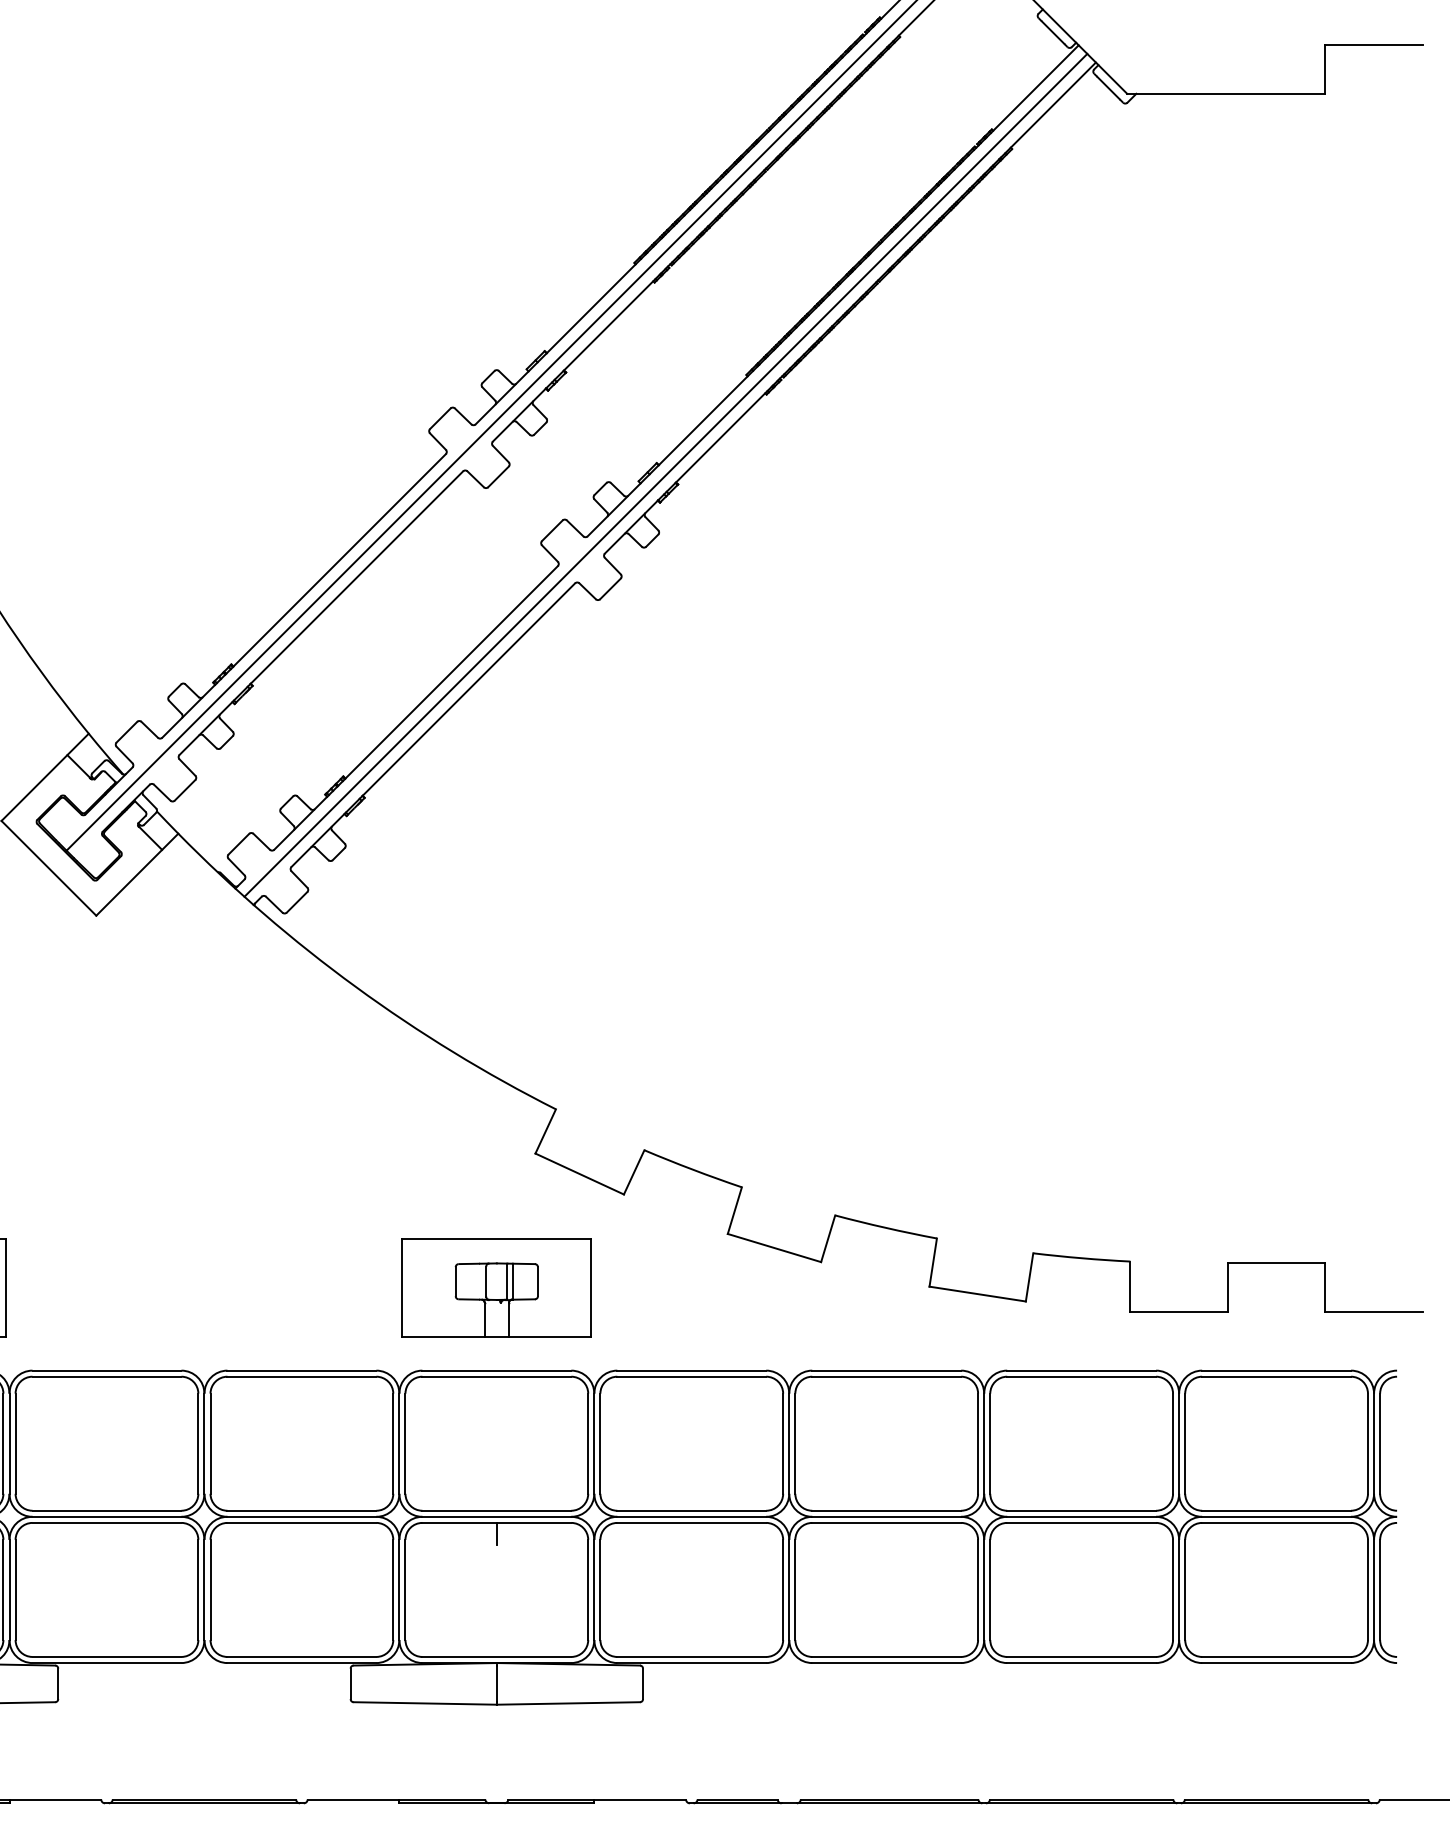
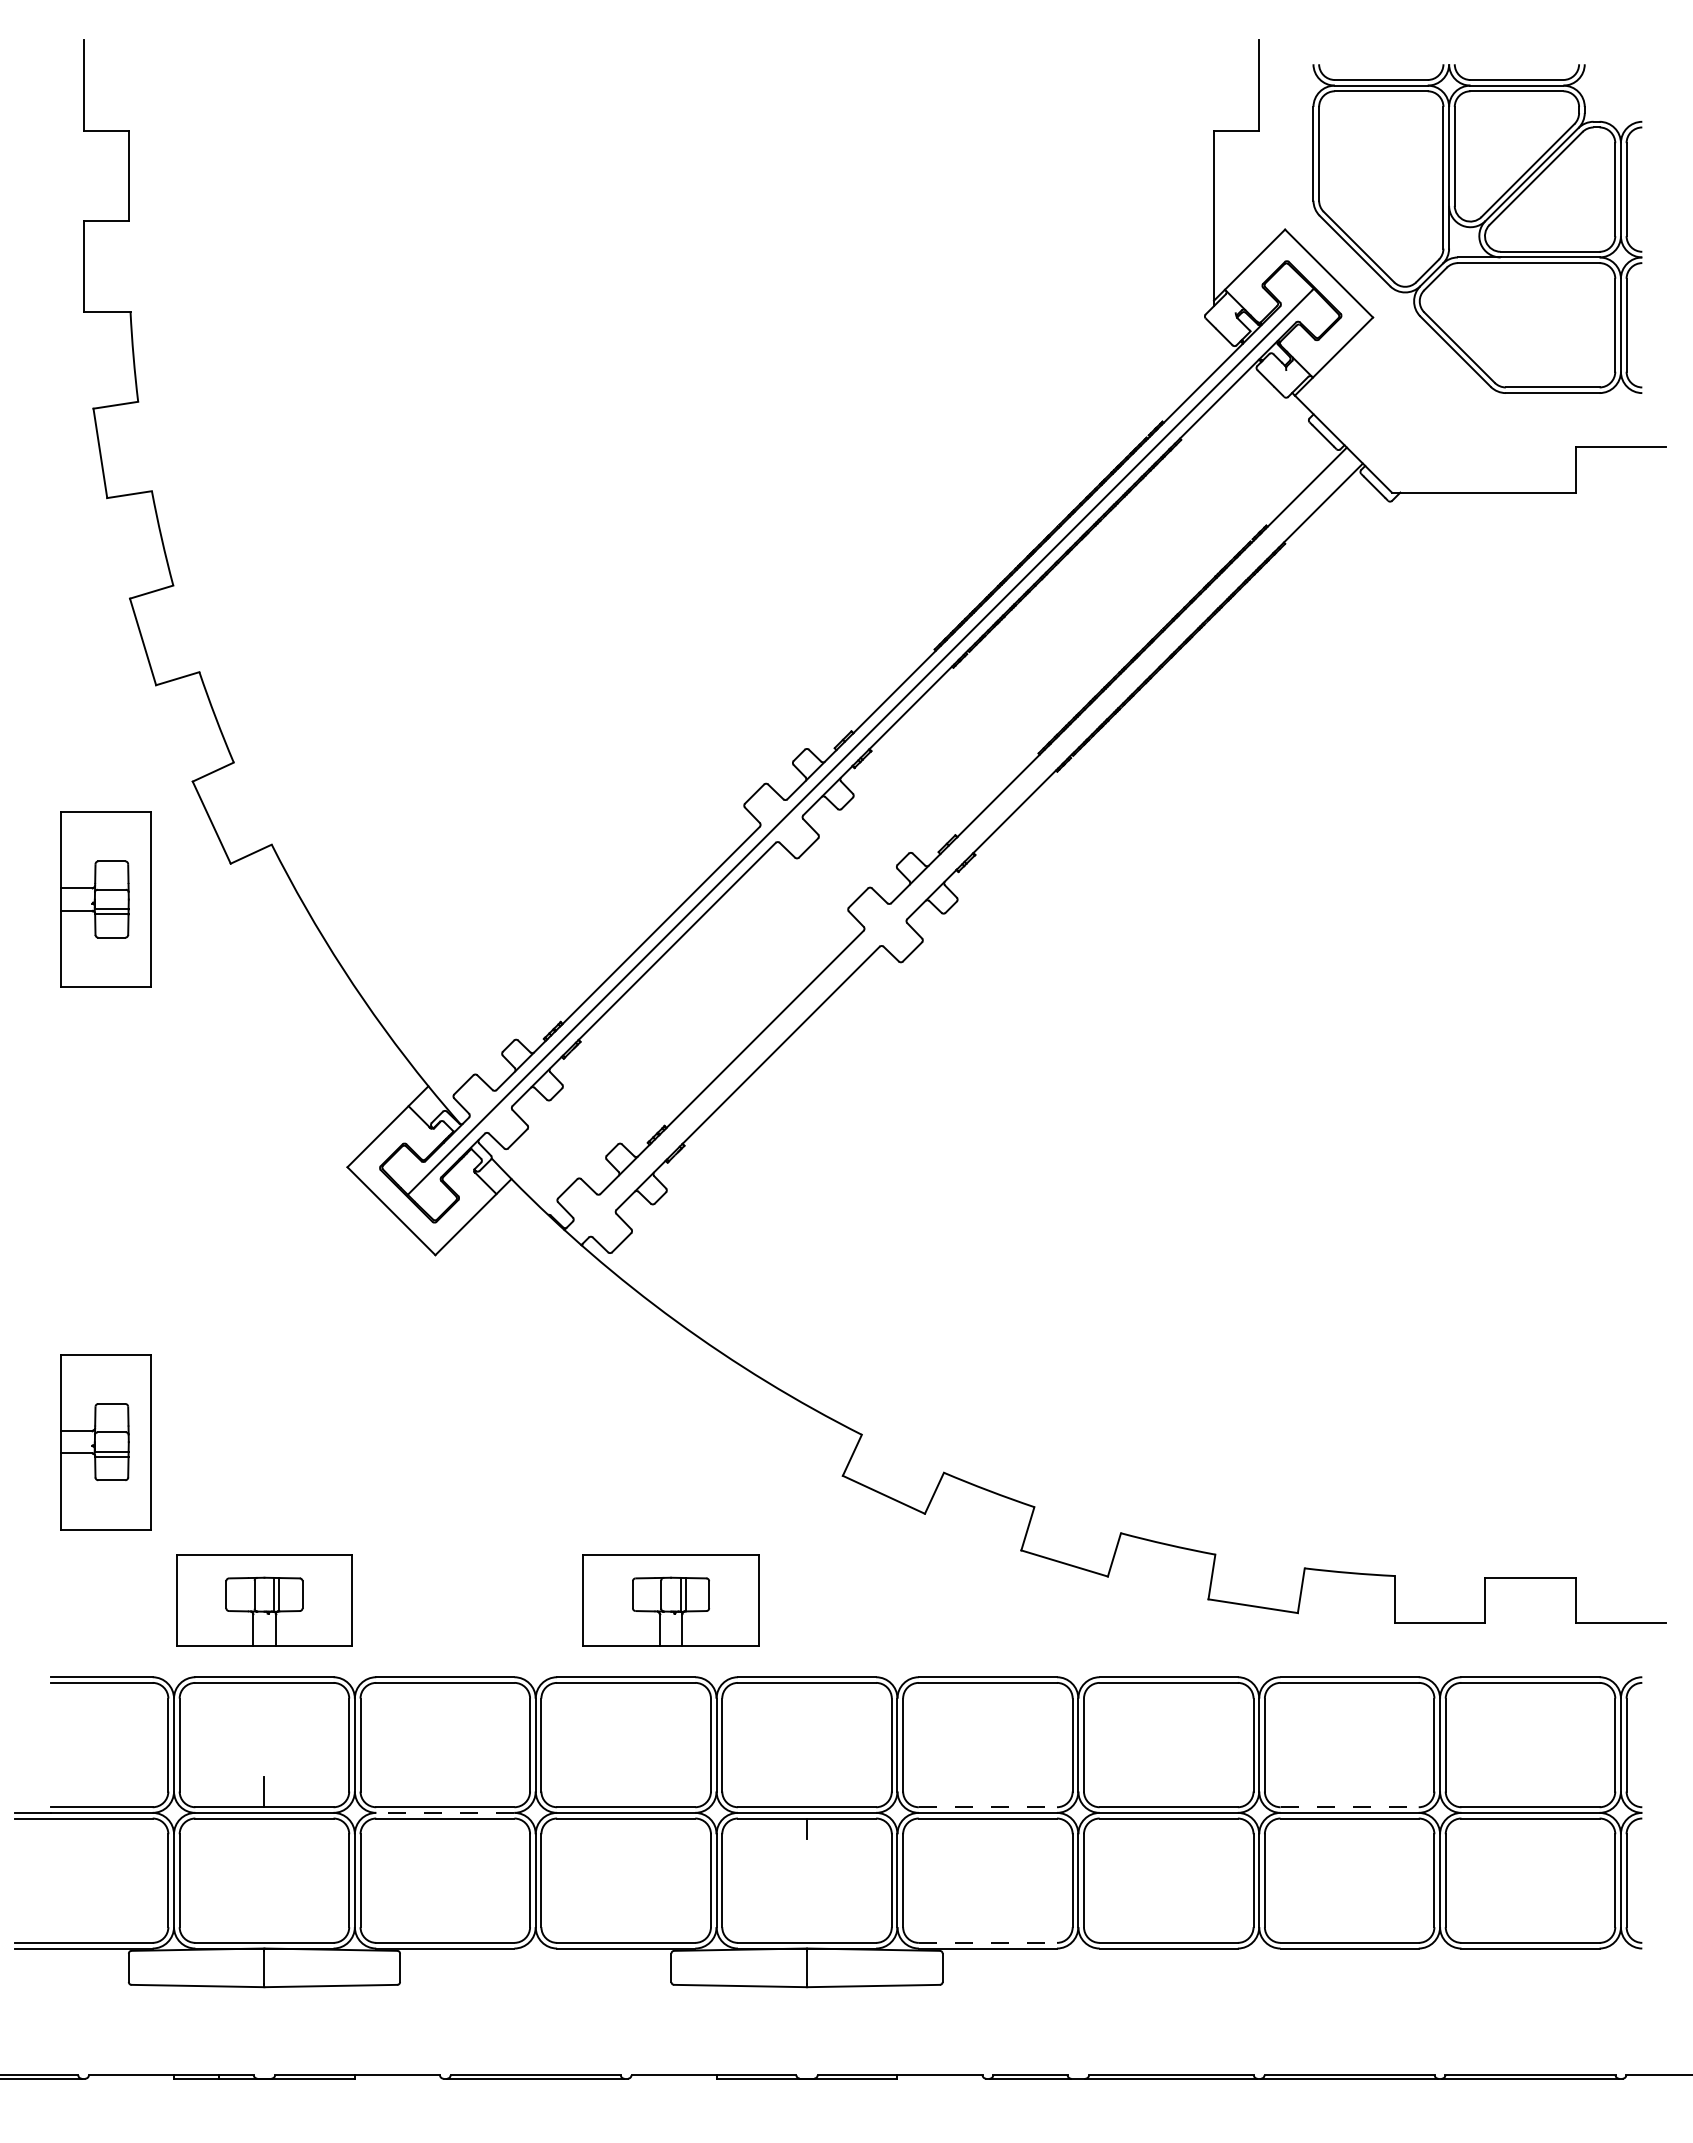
line: (665, 475) -> (963, 846), removed
part: (496, 1287) -> (670, 1600), moved
line: (692, 1511) -> (988, 1807), solid -> dashed
line: (1082, 1511) -> (1350, 1807), solid -> dashed
line: (106, 1516) -> (444, 1812), solid -> dashed
line: (692, 1656) -> (988, 1942), solid -> dashed

